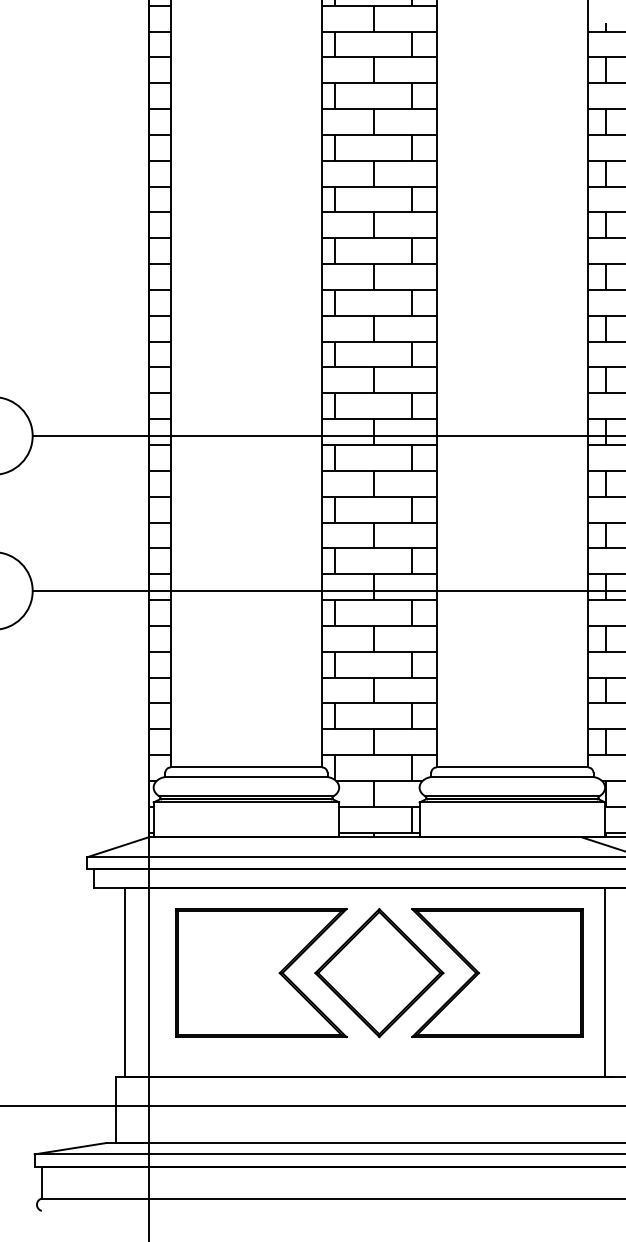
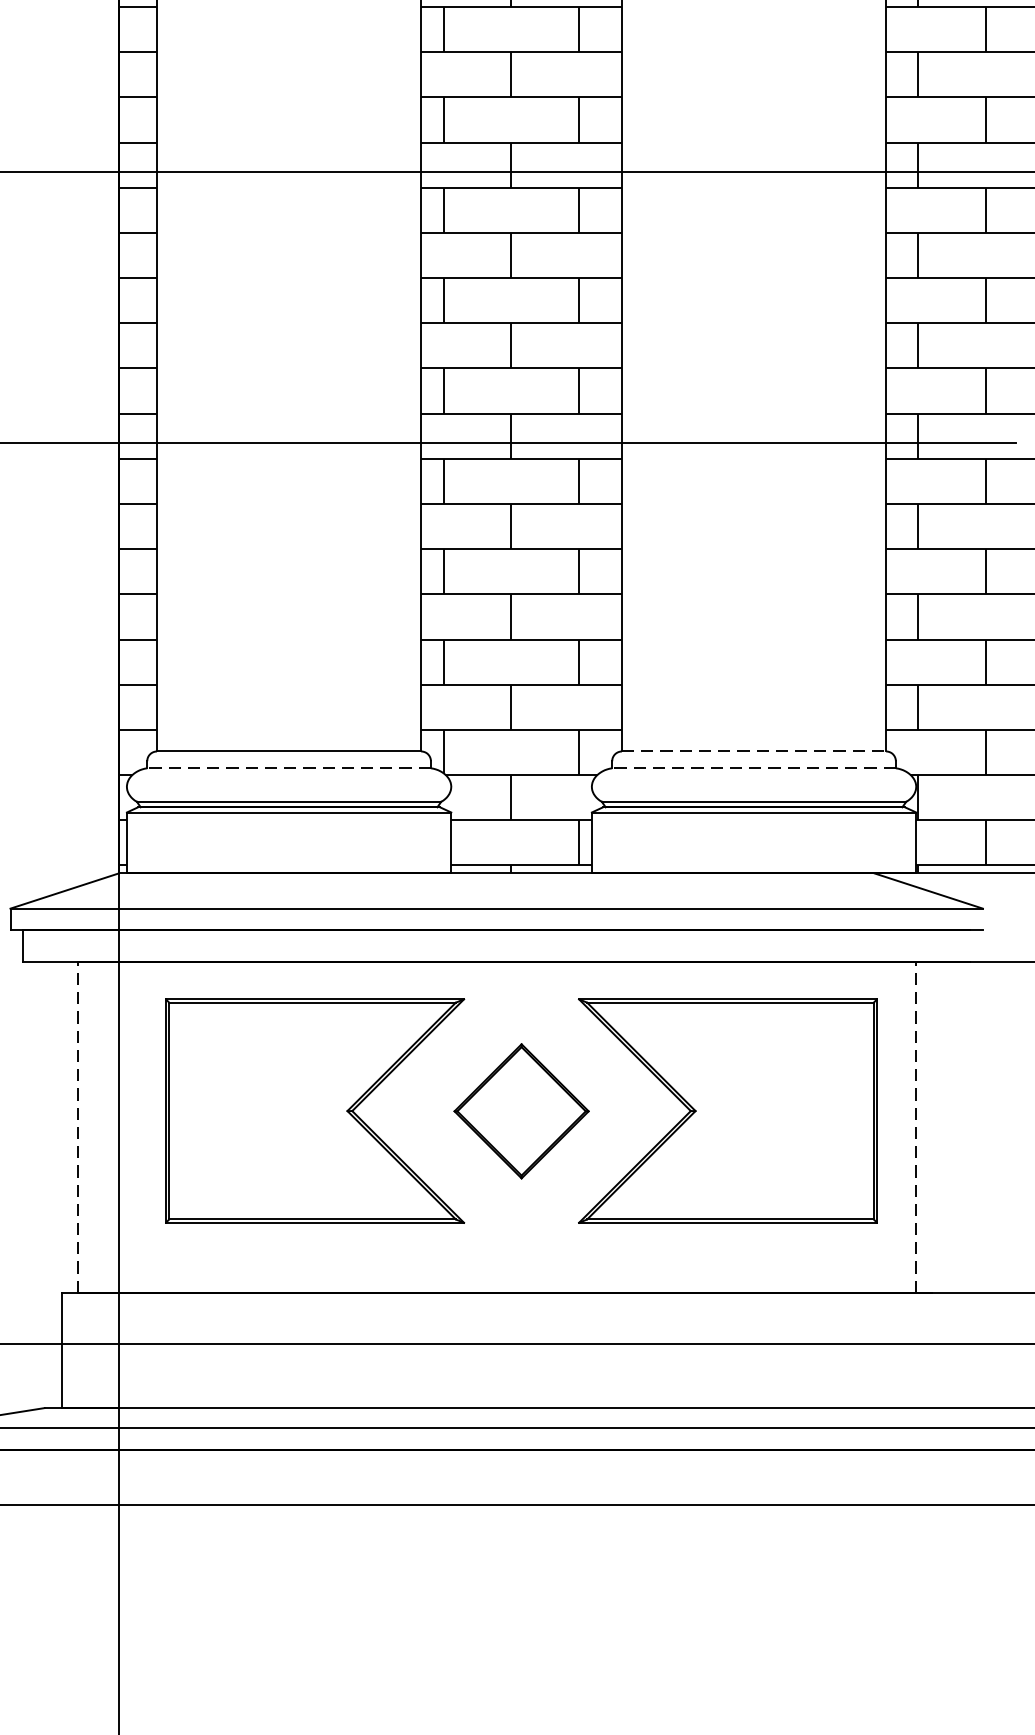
line: (512, 767) -> (754, 751), solid -> dashed
line: (245, 777) -> (287, 769), solid -> dashed
line: (511, 777) -> (752, 769), solid -> dashed
part: (379, 973) -> (521, 1111), size x0.6
line: (125, 982) -> (77, 1127), solid -> dashed
line: (604, 982) -> (915, 1127), solid -> dashed

